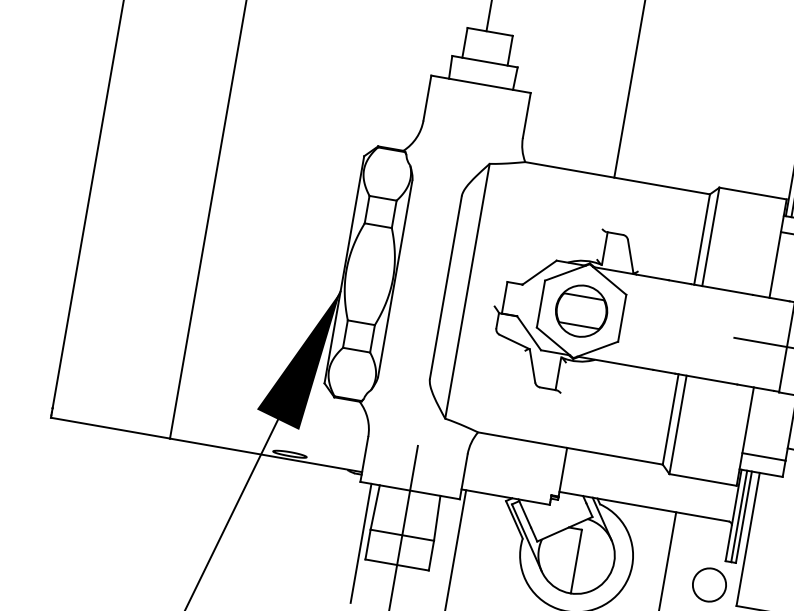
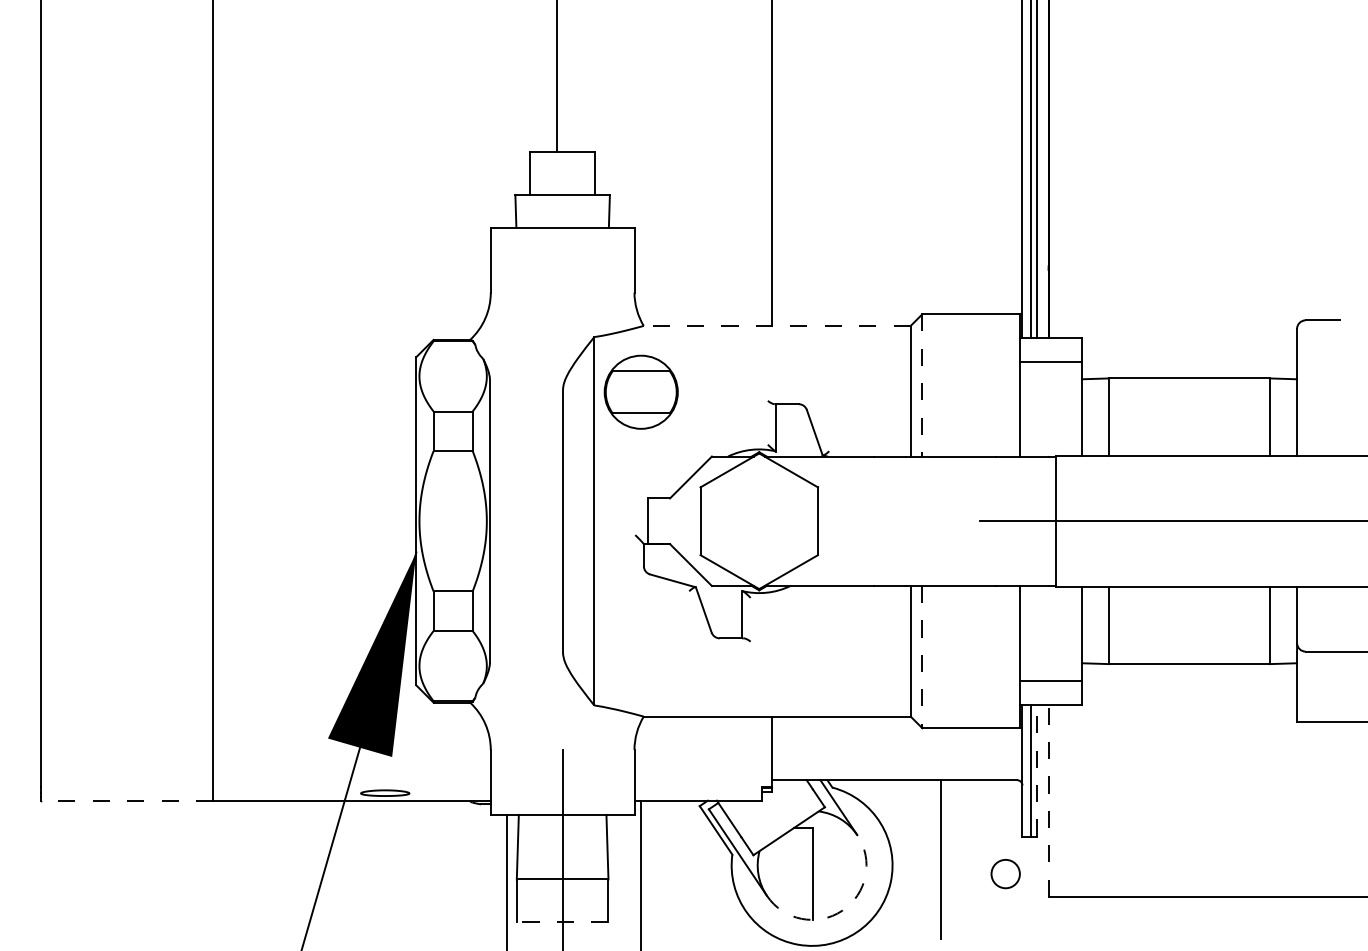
line: (617, 177) -> (776, 325), solid -> dashed
line: (710, 236) -> (922, 385), solid -> dashed
part: (581, 310) -> (640, 391), moved
line: (678, 425) -> (922, 657), solid -> dashed
line: (110, 427) -> (126, 800), solid -> dashed
line: (744, 517) -> (1037, 770), solid -> dashed
line: (747, 539) -> (1048, 800), solid -> dashed
line: (397, 565) -> (562, 922), solid -> dashed
circle: (709, 584) -> (1005, 873), size x0.6
arc: (592, 590) -> (842, 910), solid -> dashed

